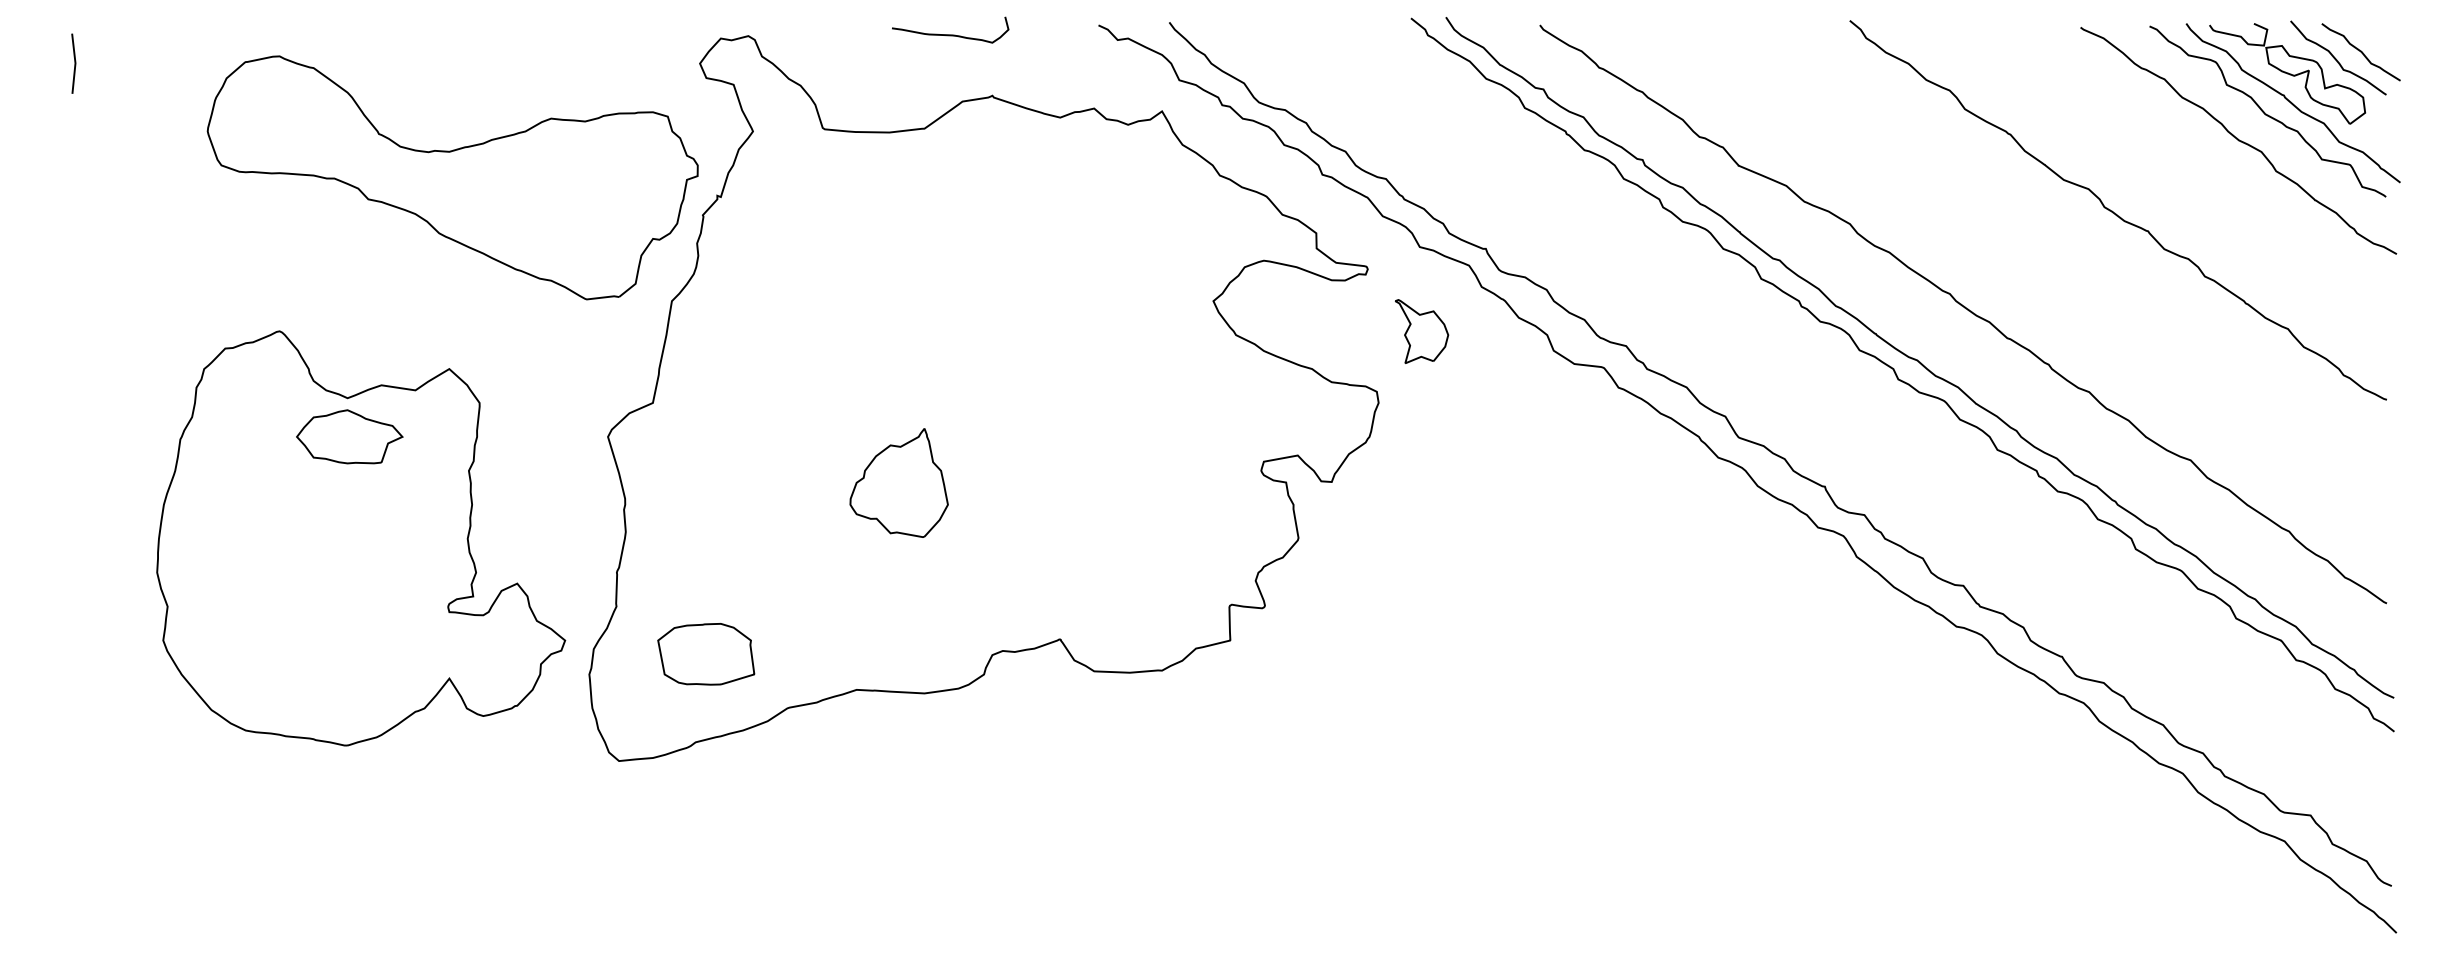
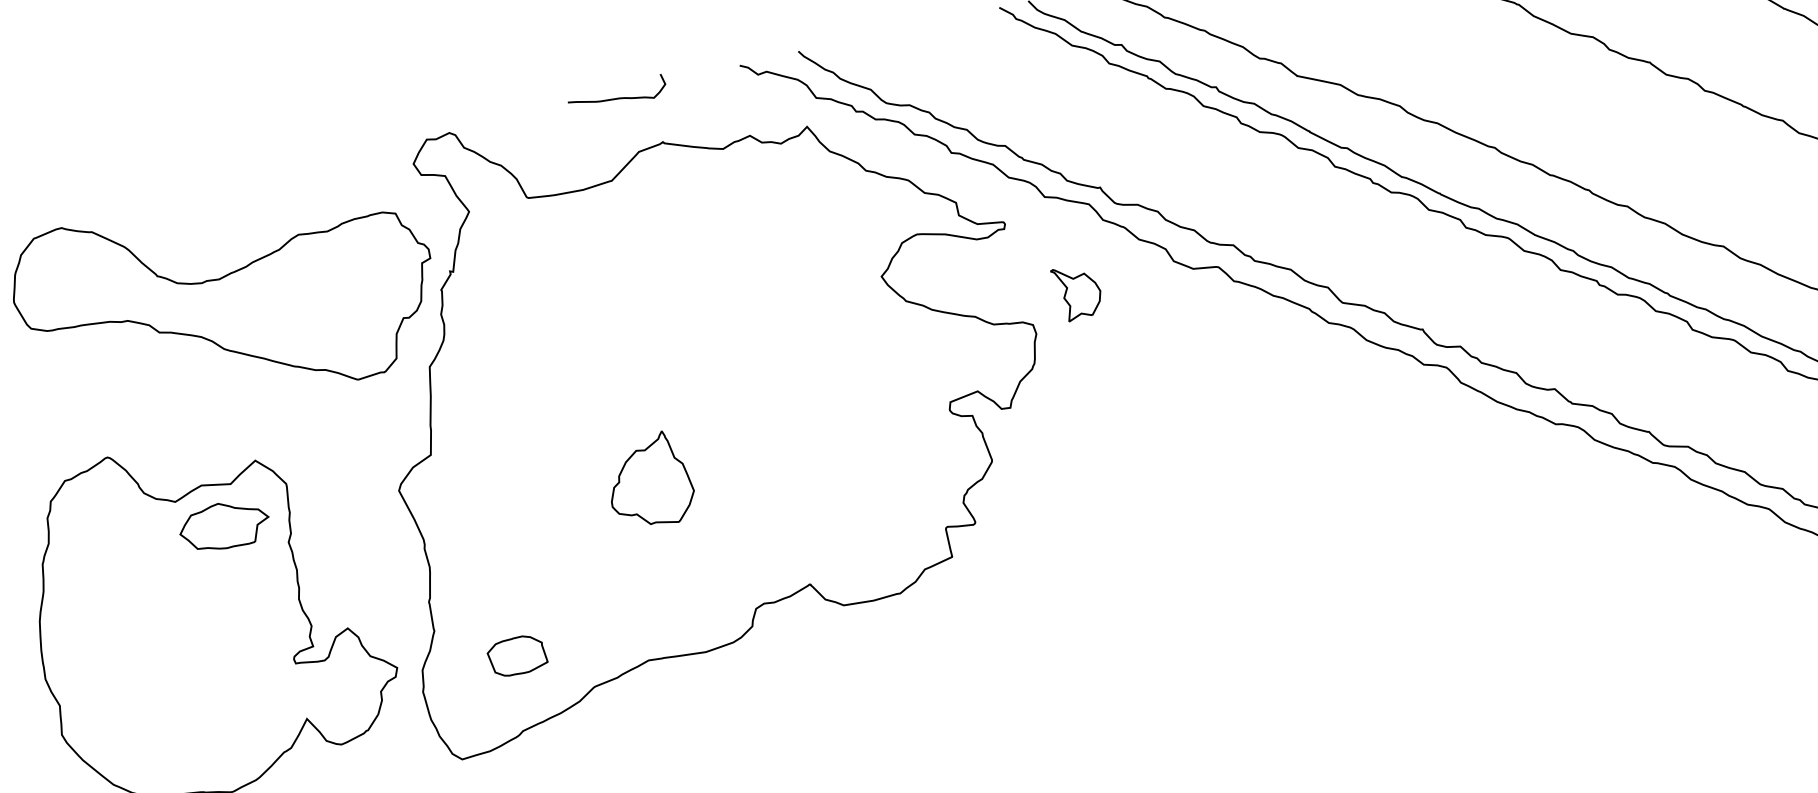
part: (1422, 331) -> (1078, 292), moved
part: (349, 436) -> (224, 525), moved
part: (706, 654) -> (517, 655), size x0.7

